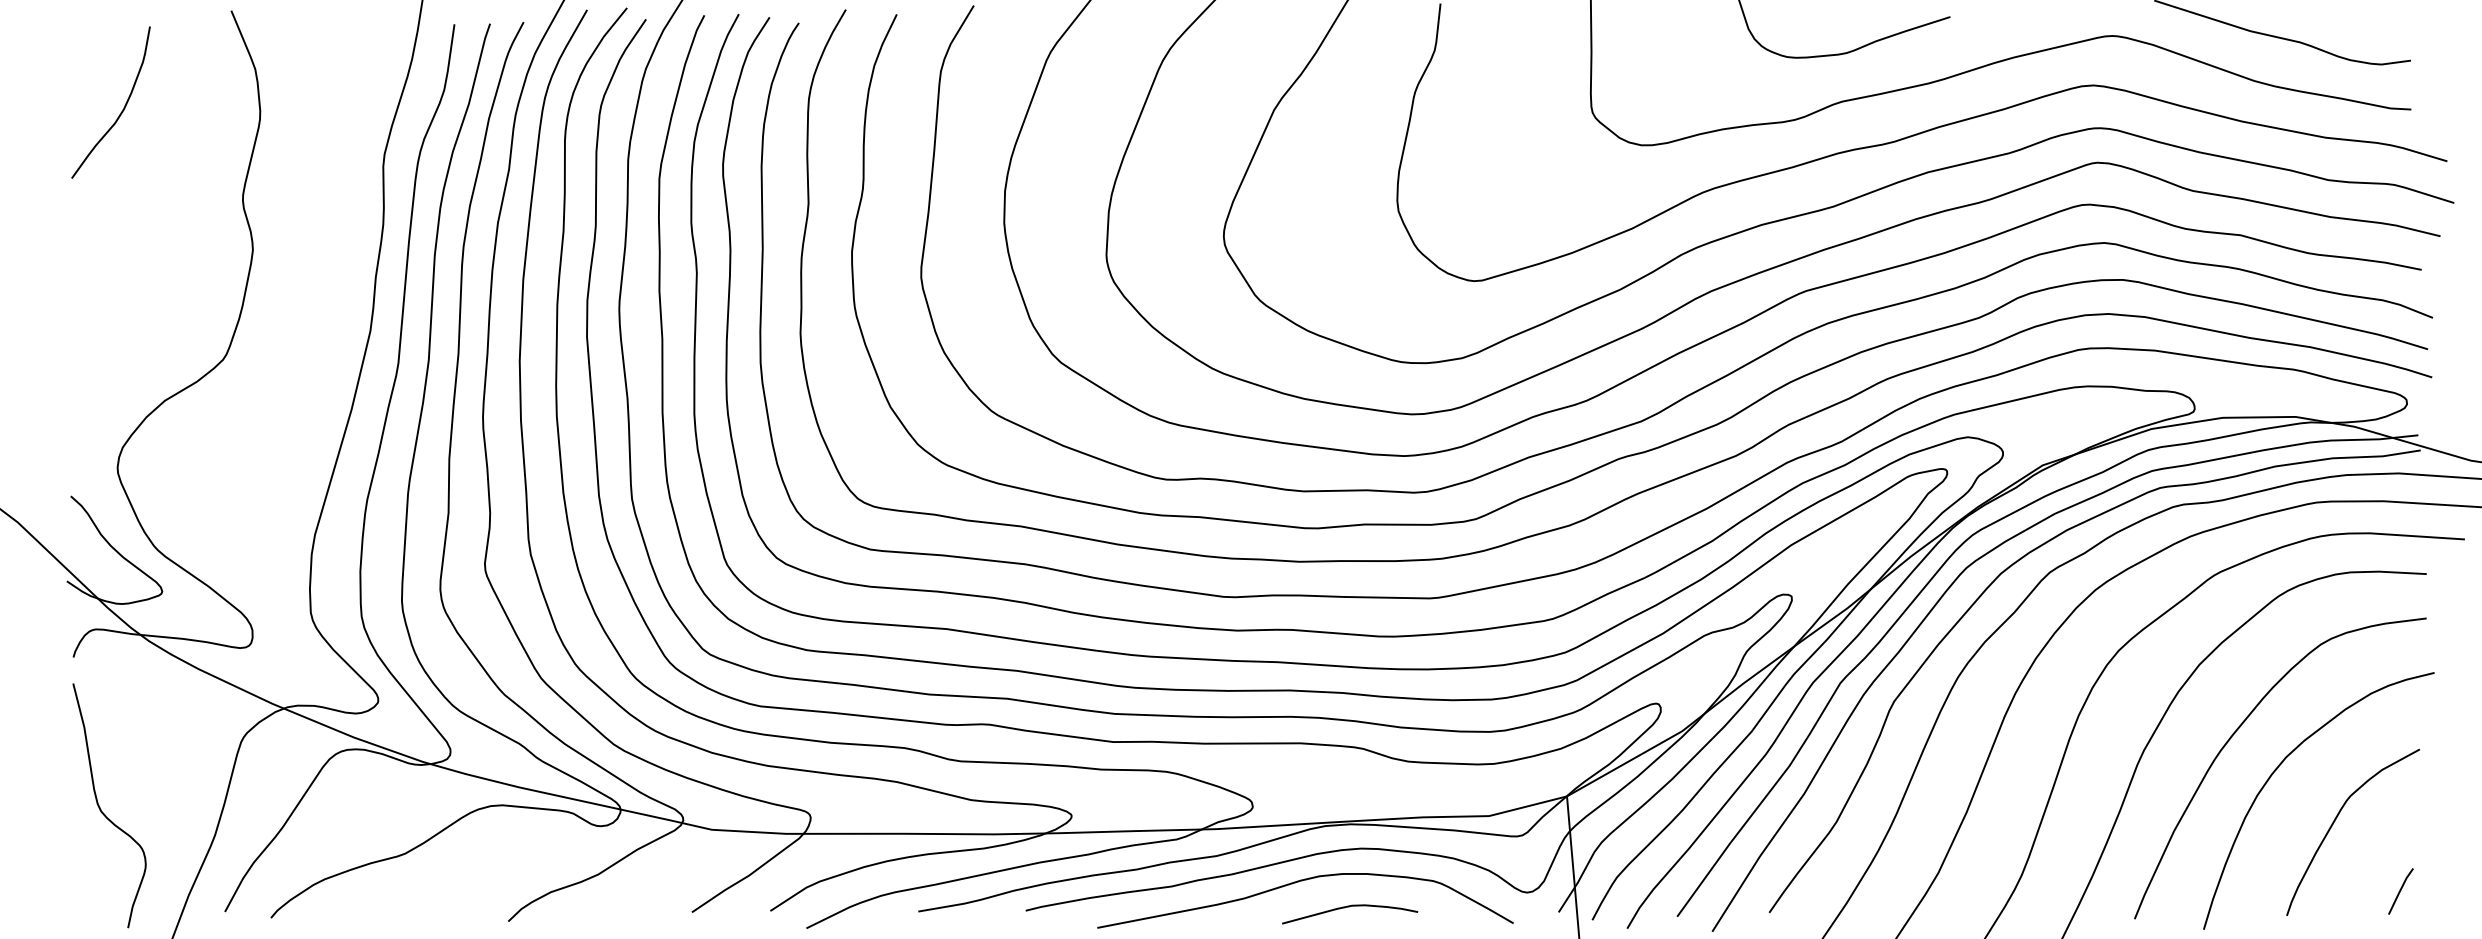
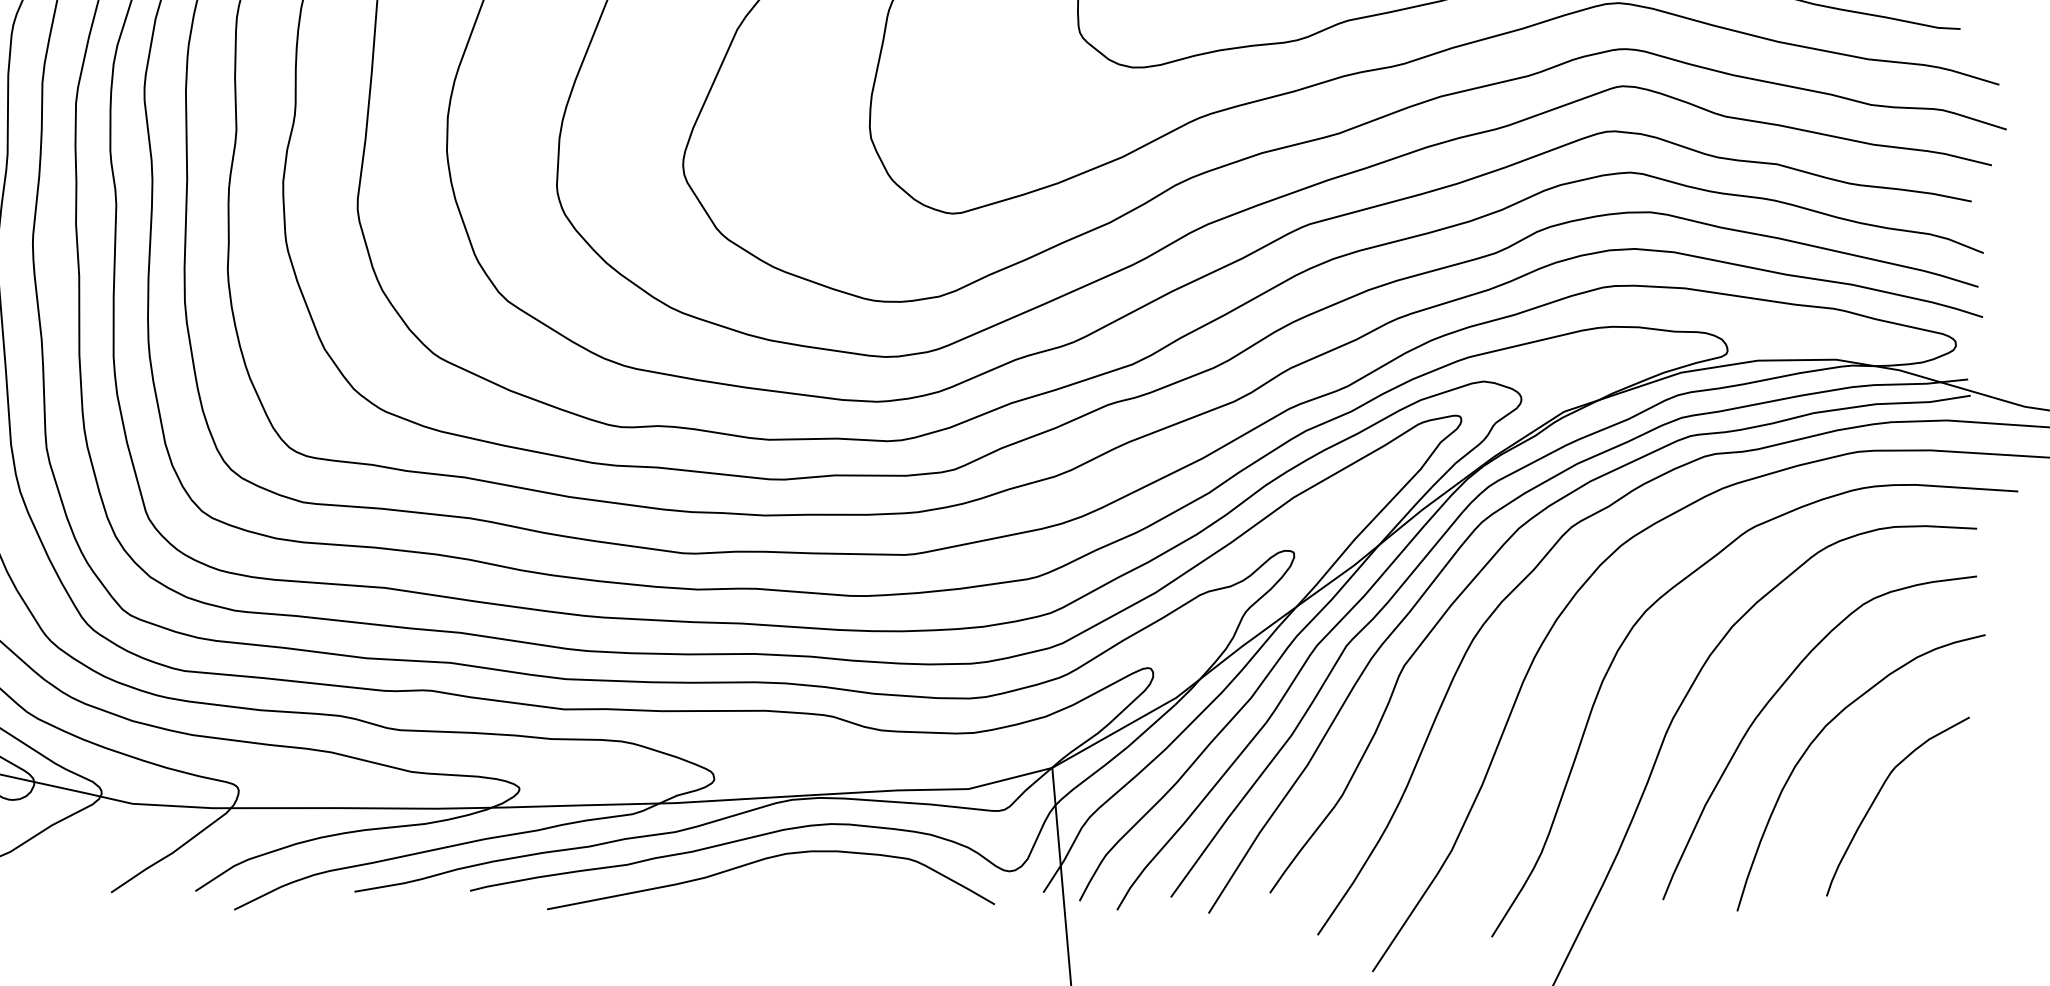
line: (2400, 891) -> (1948, 870), removed
curve: (1349, 907) -> (818, 887), removed

